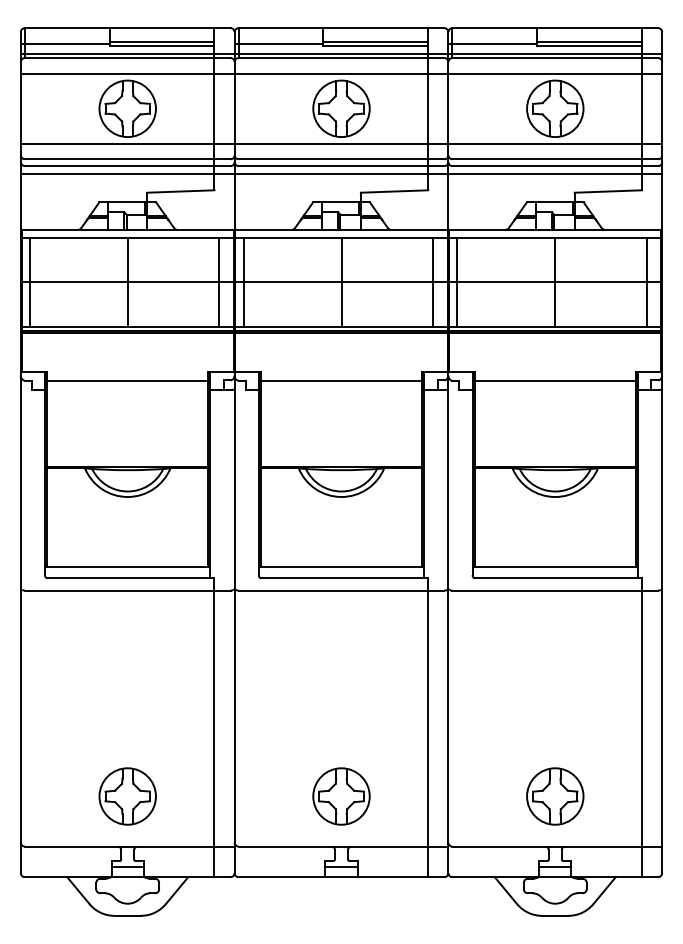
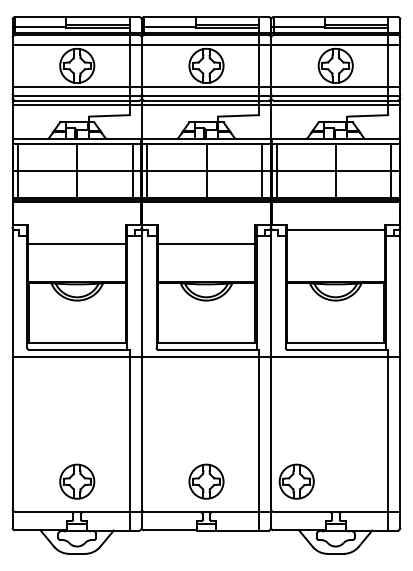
line: (128, 381) -> (77, 244), moved
line: (341, 381) -> (206, 244), moved
part: (554, 796) -> (296, 481), moved

